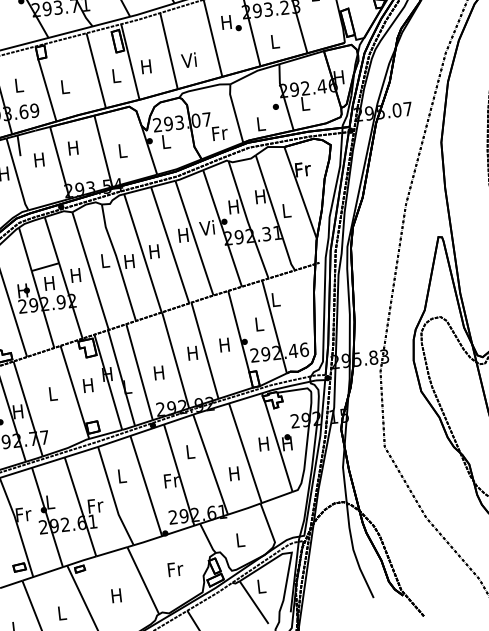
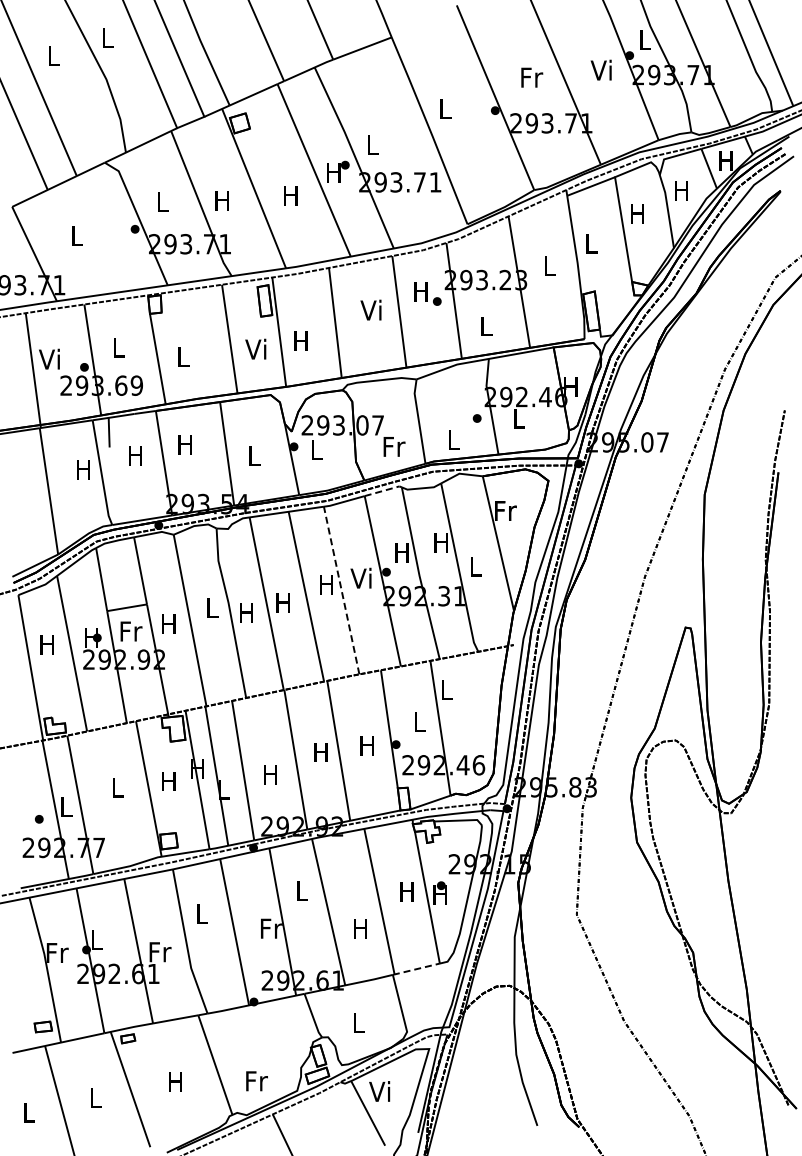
text: (188, 59) -> (370, 309), moved
text: (115, 75) -> (255, 348), L -> Vi
line: (216, 164) -> (384, 490), solid -> dashed
line: (194, 238) -> (341, 590), solid -> dashed
text: (50, 283) -> (131, 631), H -> Fr
text: (17, 411) -> (65, 806), H -> L
line: (276, 497) -> (416, 969), solid -> dashed
text: (175, 569) -> (256, 1081), moved
text: (260, 586) -> (379, 1091), L -> Vi

